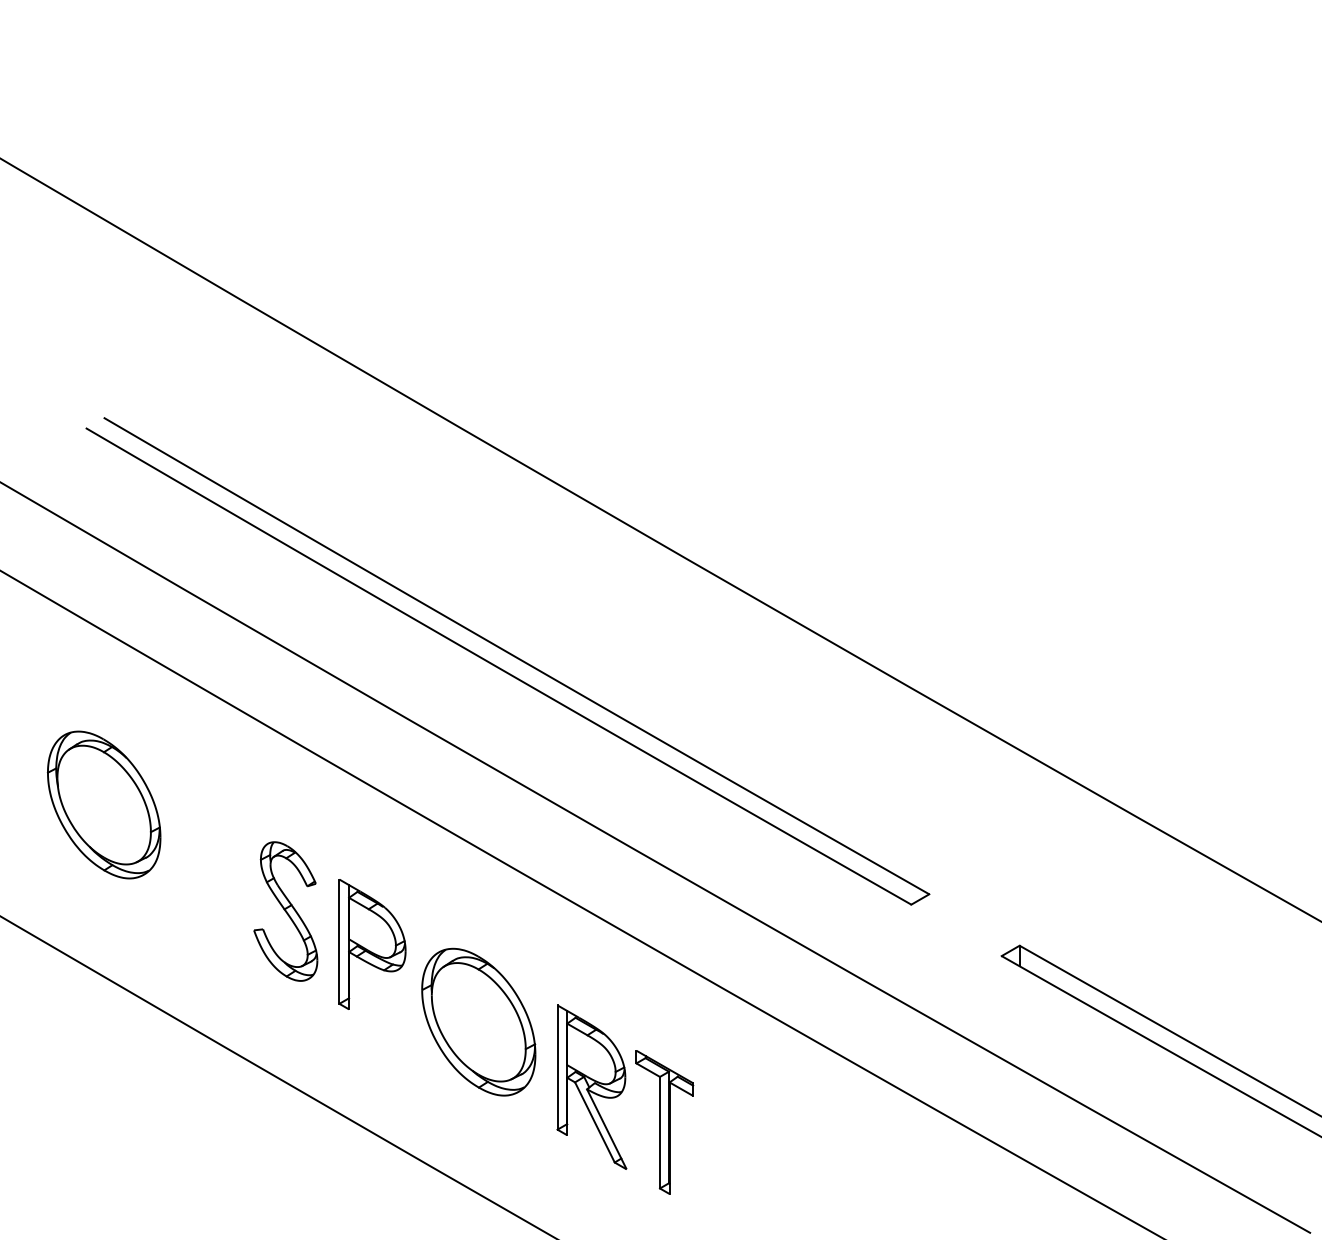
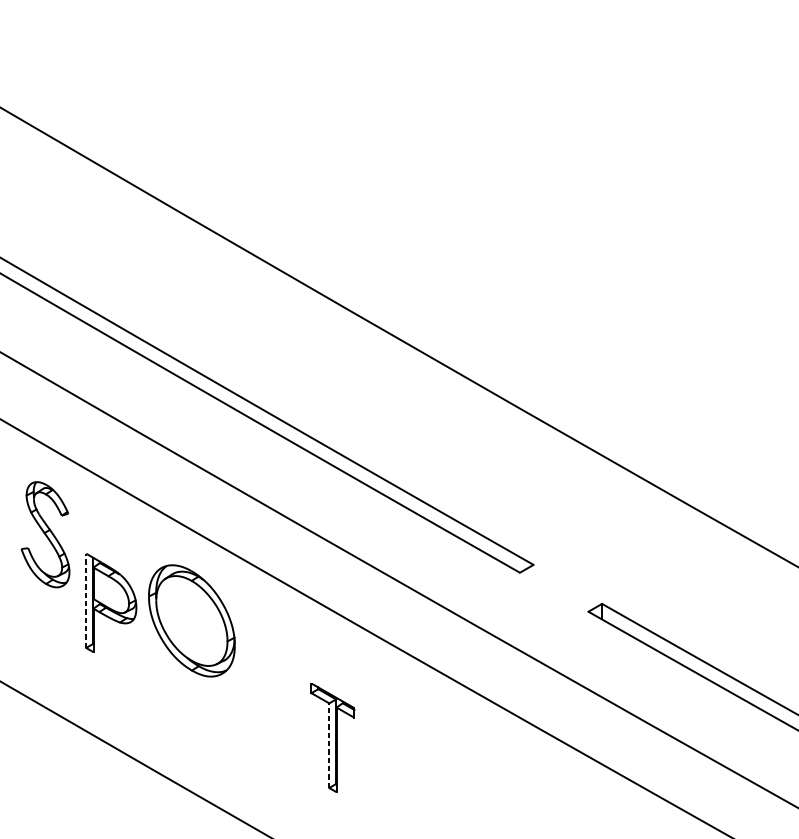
part: (285, 911) -> (45, 534), moved
line: (339, 941) -> (86, 600), solid -> dashed
part: (478, 1021) -> (191, 620), moved
part: (591, 1086) -> (277, 710), removed
line: (659, 1132) -> (328, 745), solid -> dashed

